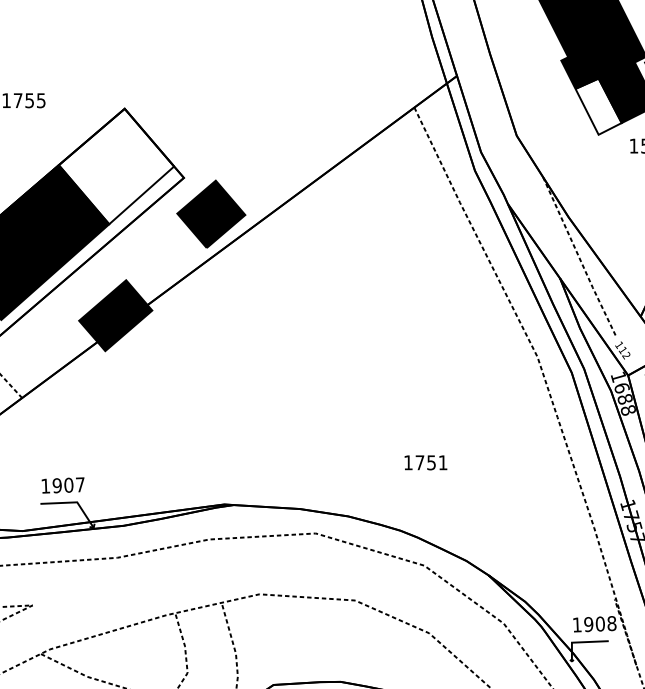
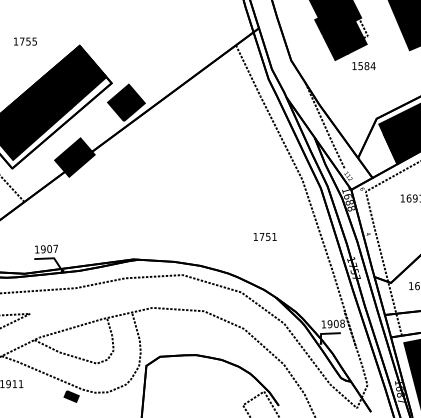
fill: (596, 106) -> (334, 44), added
fill: (116, 165) -> (75, 76), added
text: (424, 461) -> (264, 236), moved

